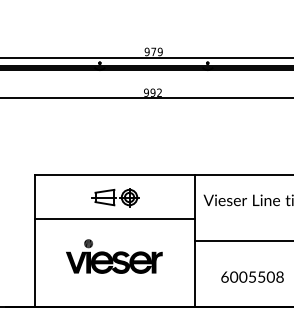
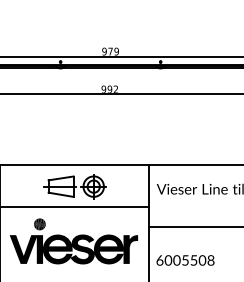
part: (115, 197) -> (75, 186), size x1.43
part: (114, 256) -> (74, 241), size x1.43
text: (252, 276) -> (185, 259), moved

